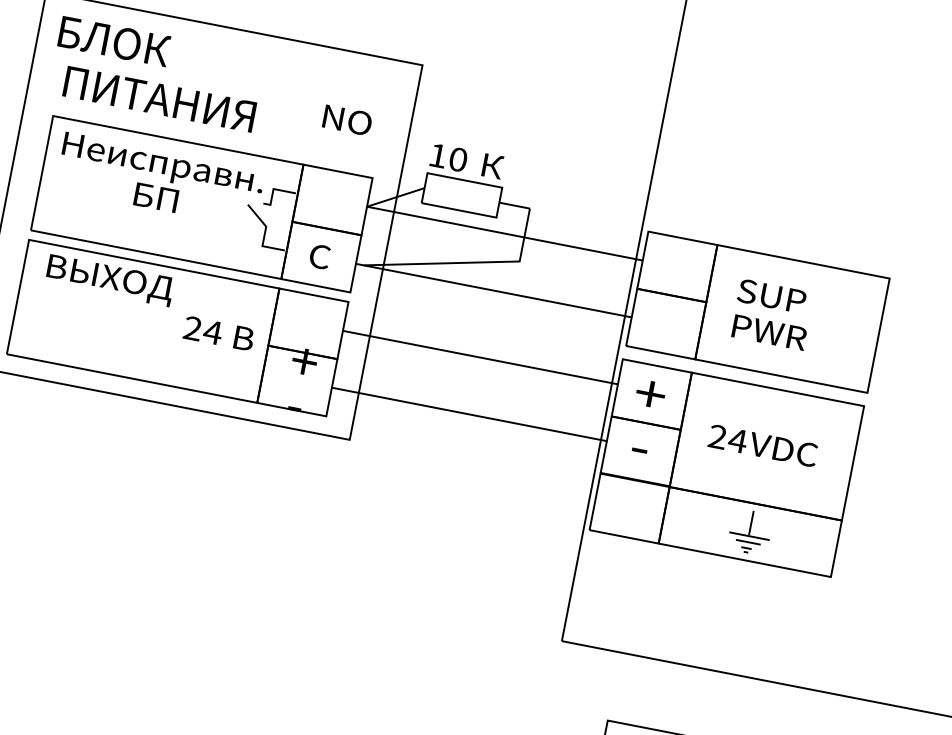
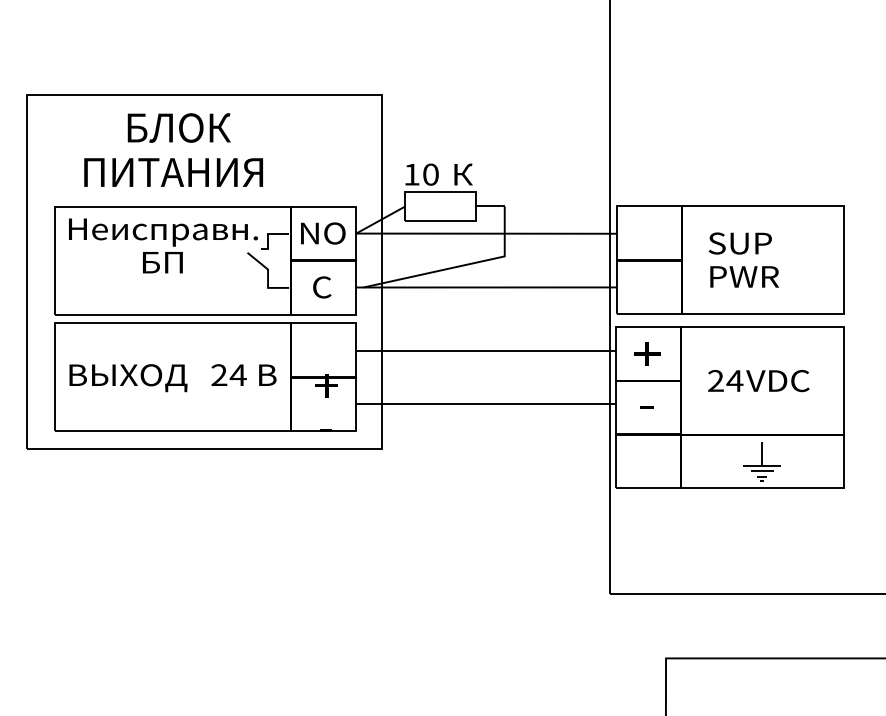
text: (113, 40) -> (178, 127), moved
text: (159, 99) -> (173, 172), moved
text: (347, 120) -> (323, 233), moved
text: (109, 280) -> (128, 378), moved

